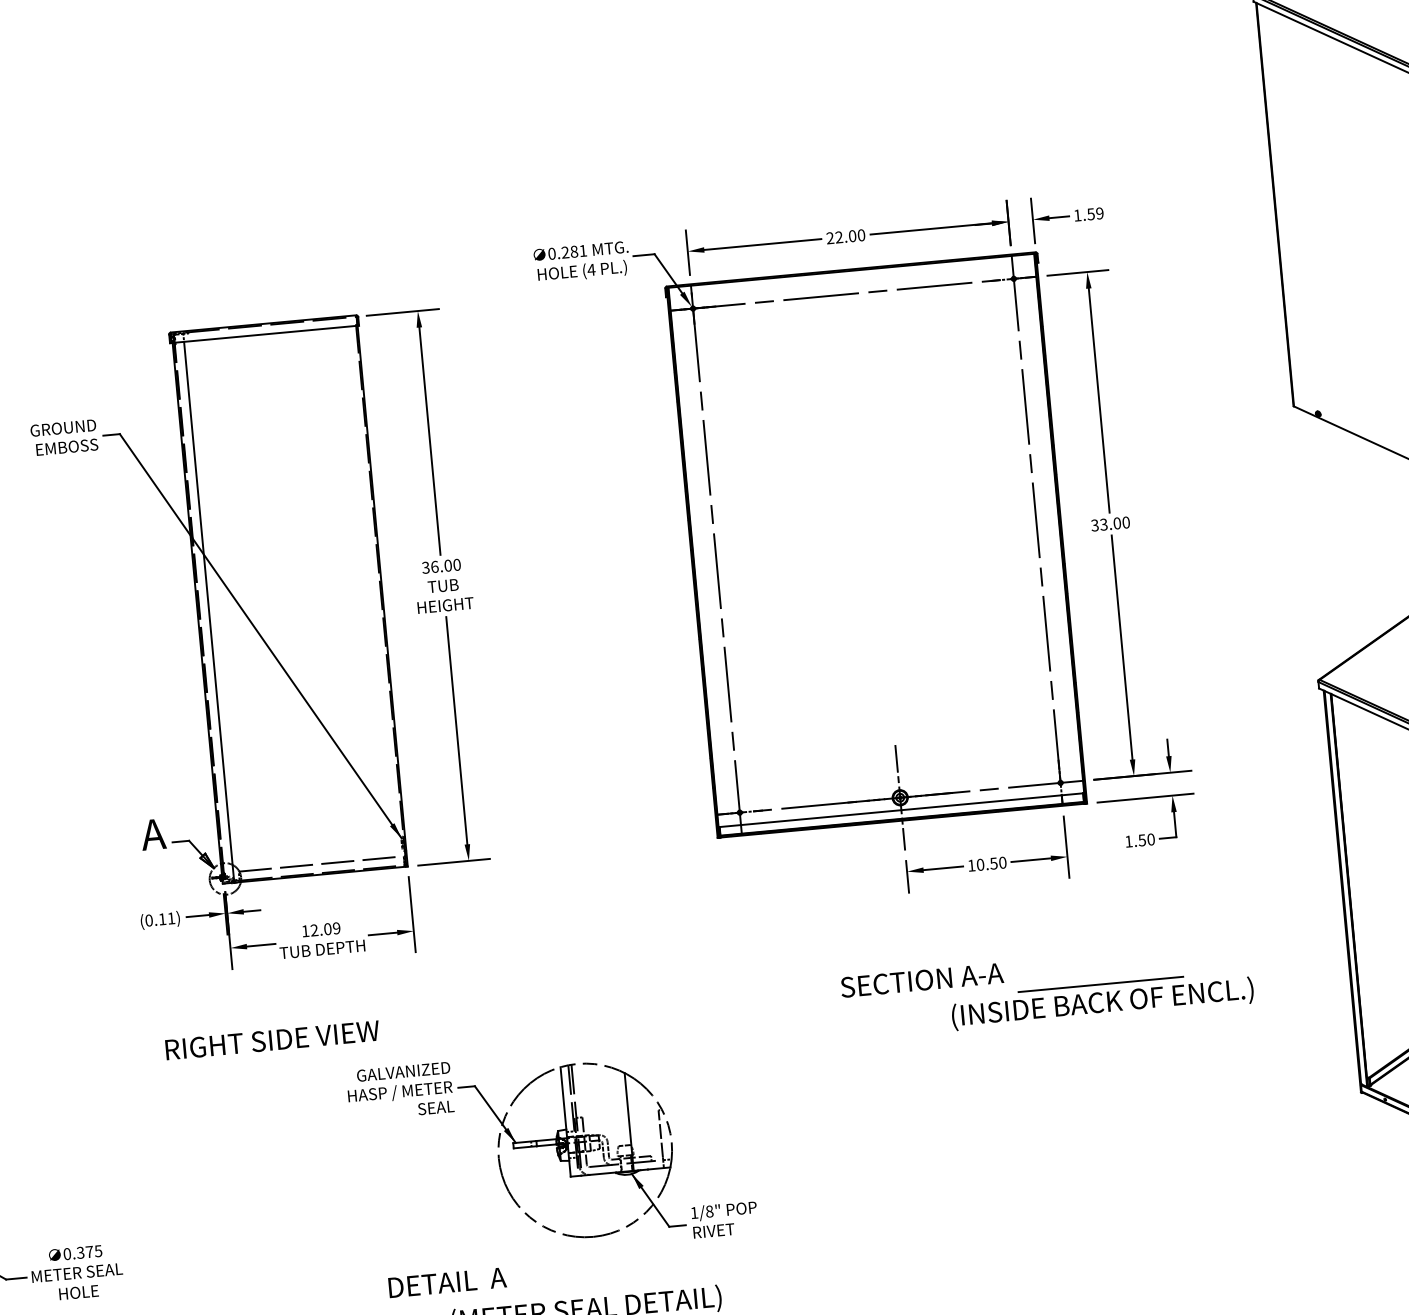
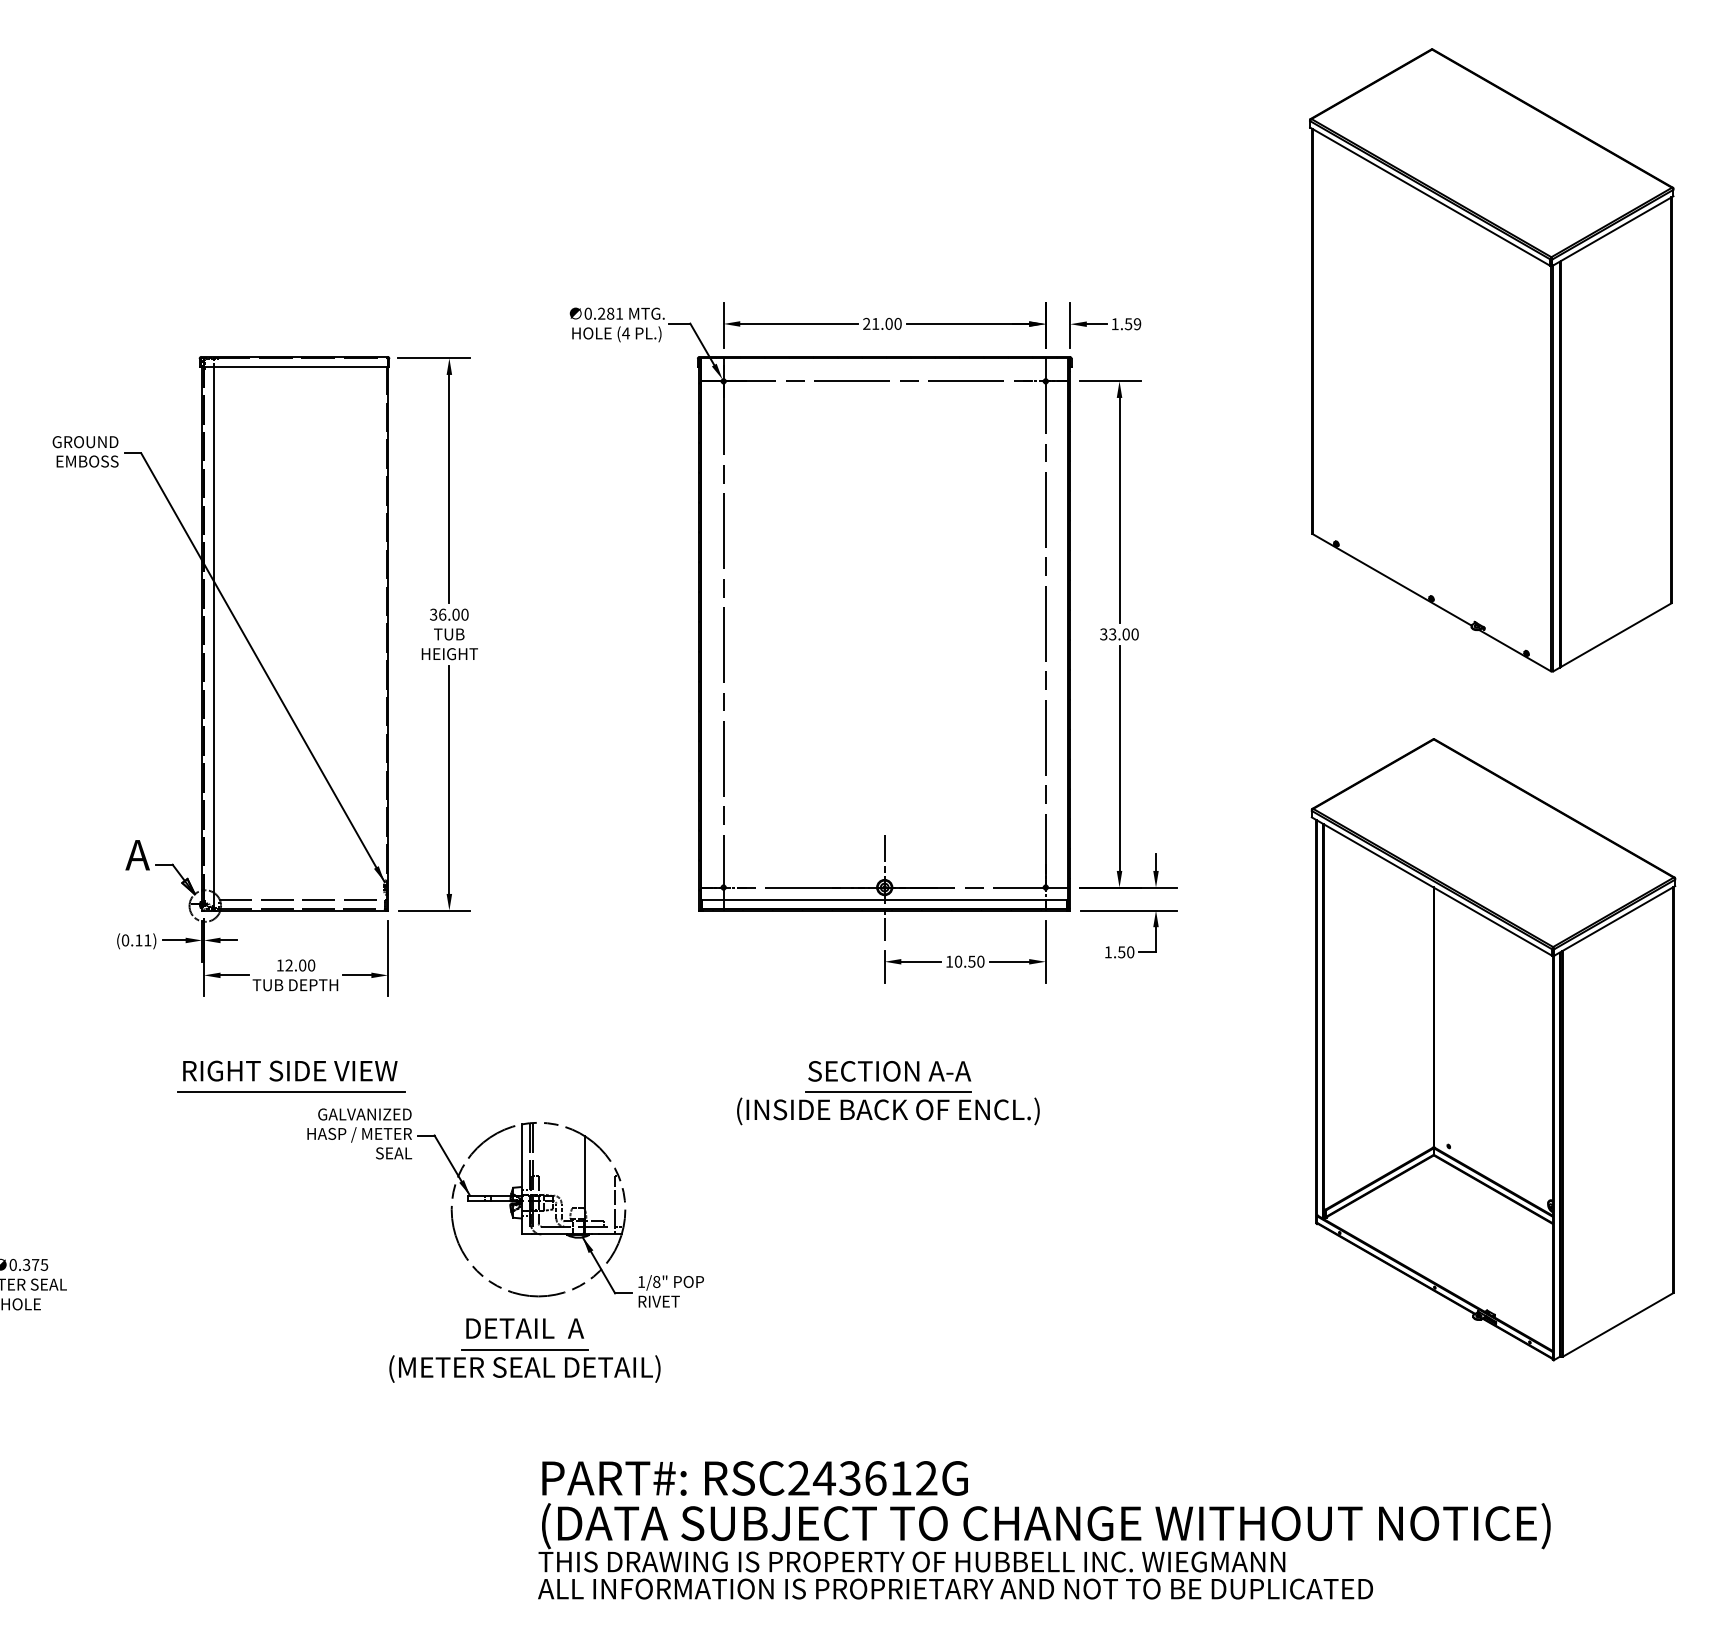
text: (838, 236) -> (875, 323), 22.00 -> 21.00
text: (336, 928) -> (311, 965), 12.09 -> 12.00
part: (1102, 1000) -> (888, 1108), moved
text: (272, 1039) -> (290, 1070), moved
line: (328, 1055) -> (291, 1091), added
text: (447, 1282) -> (525, 1328), moved
line: (584, 1291) -> (524, 1349), added

